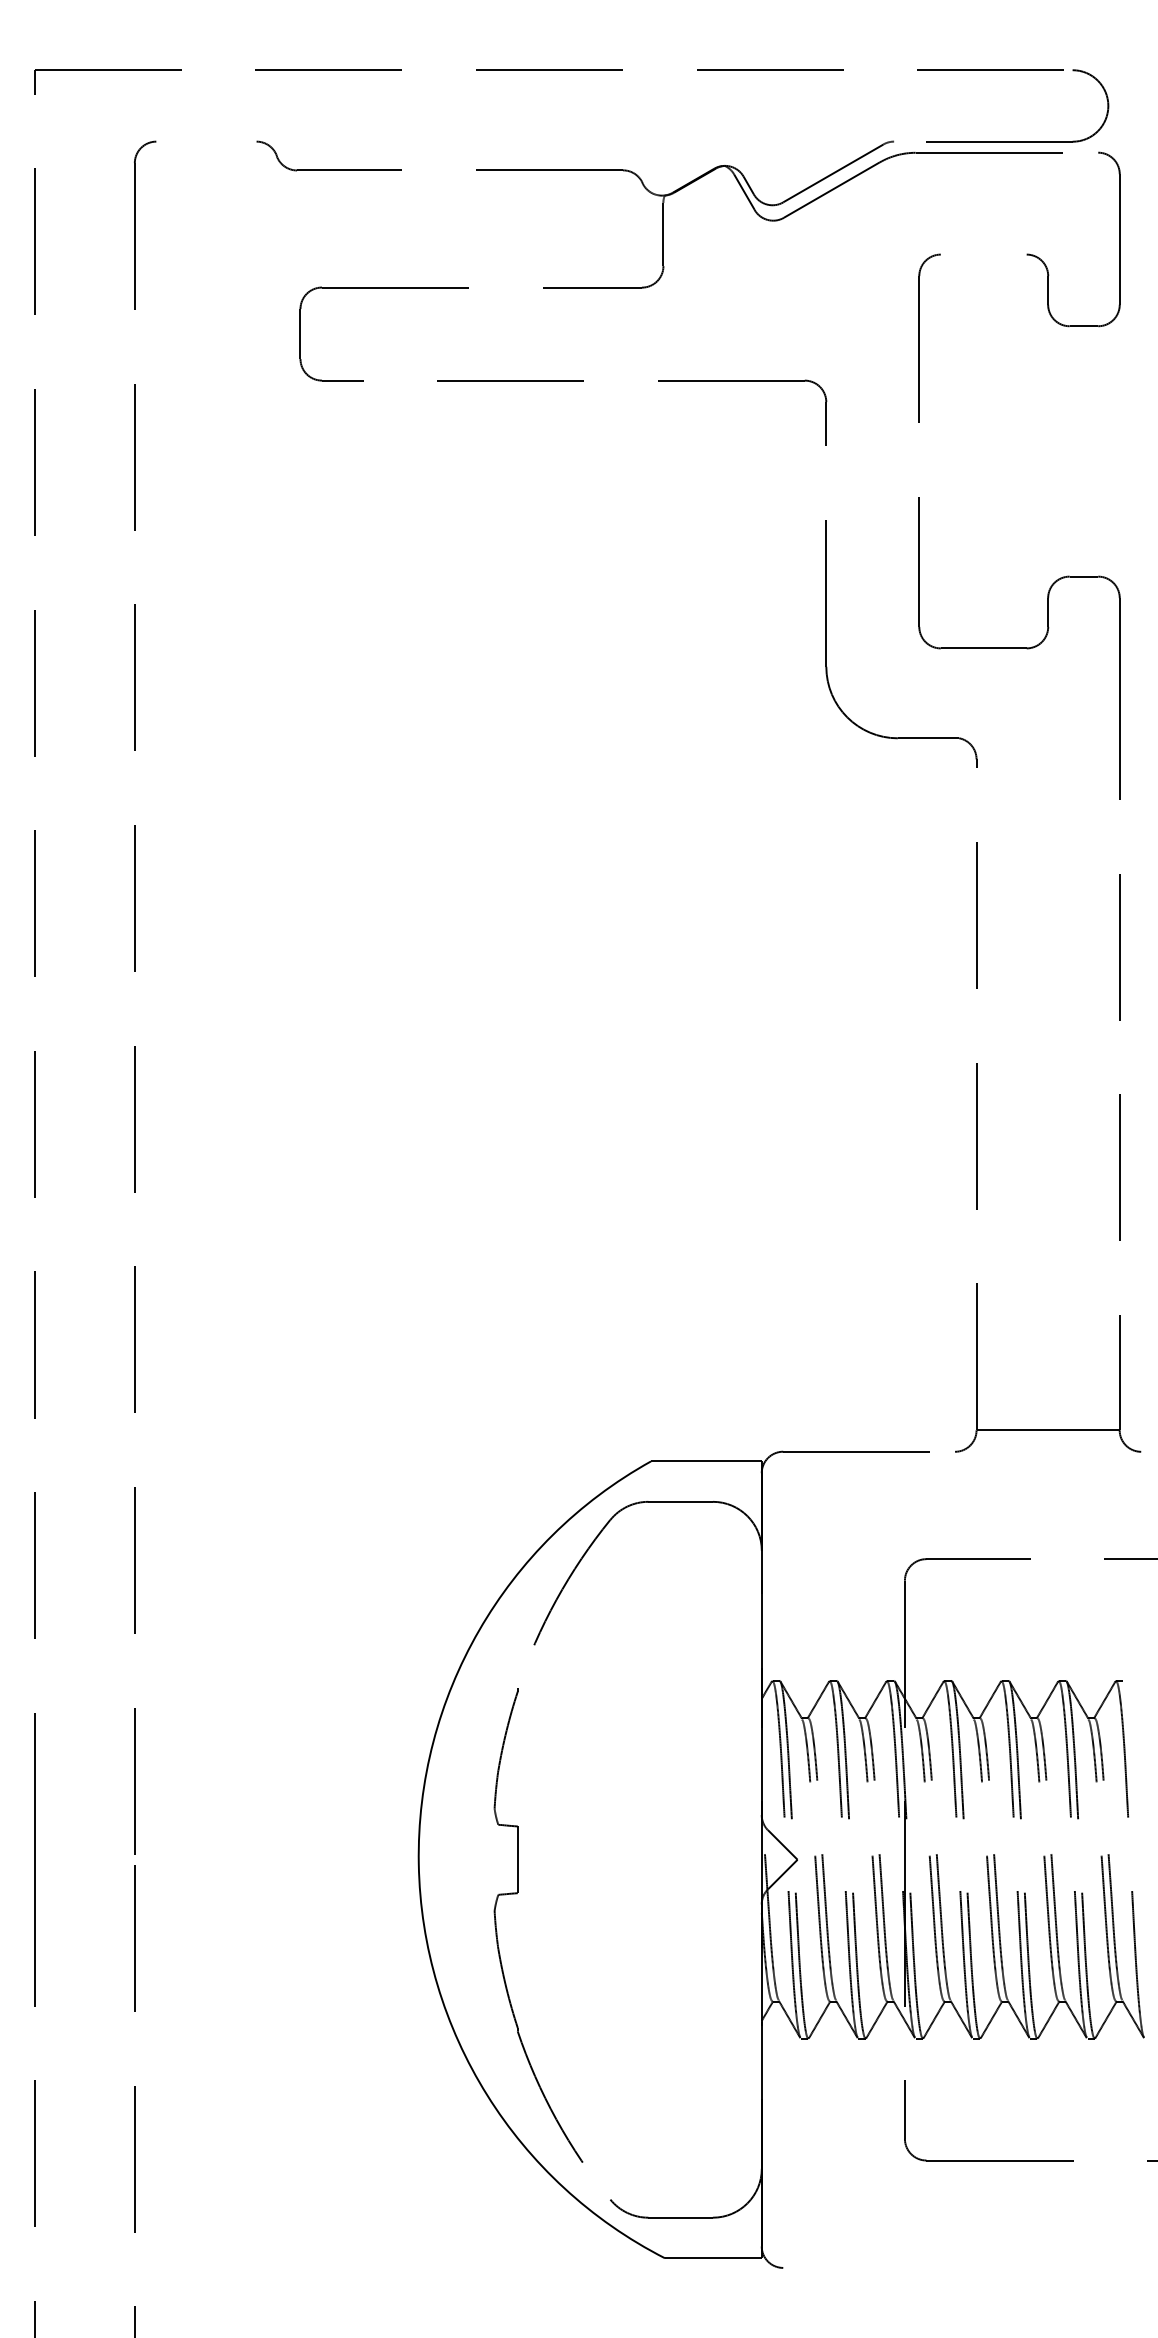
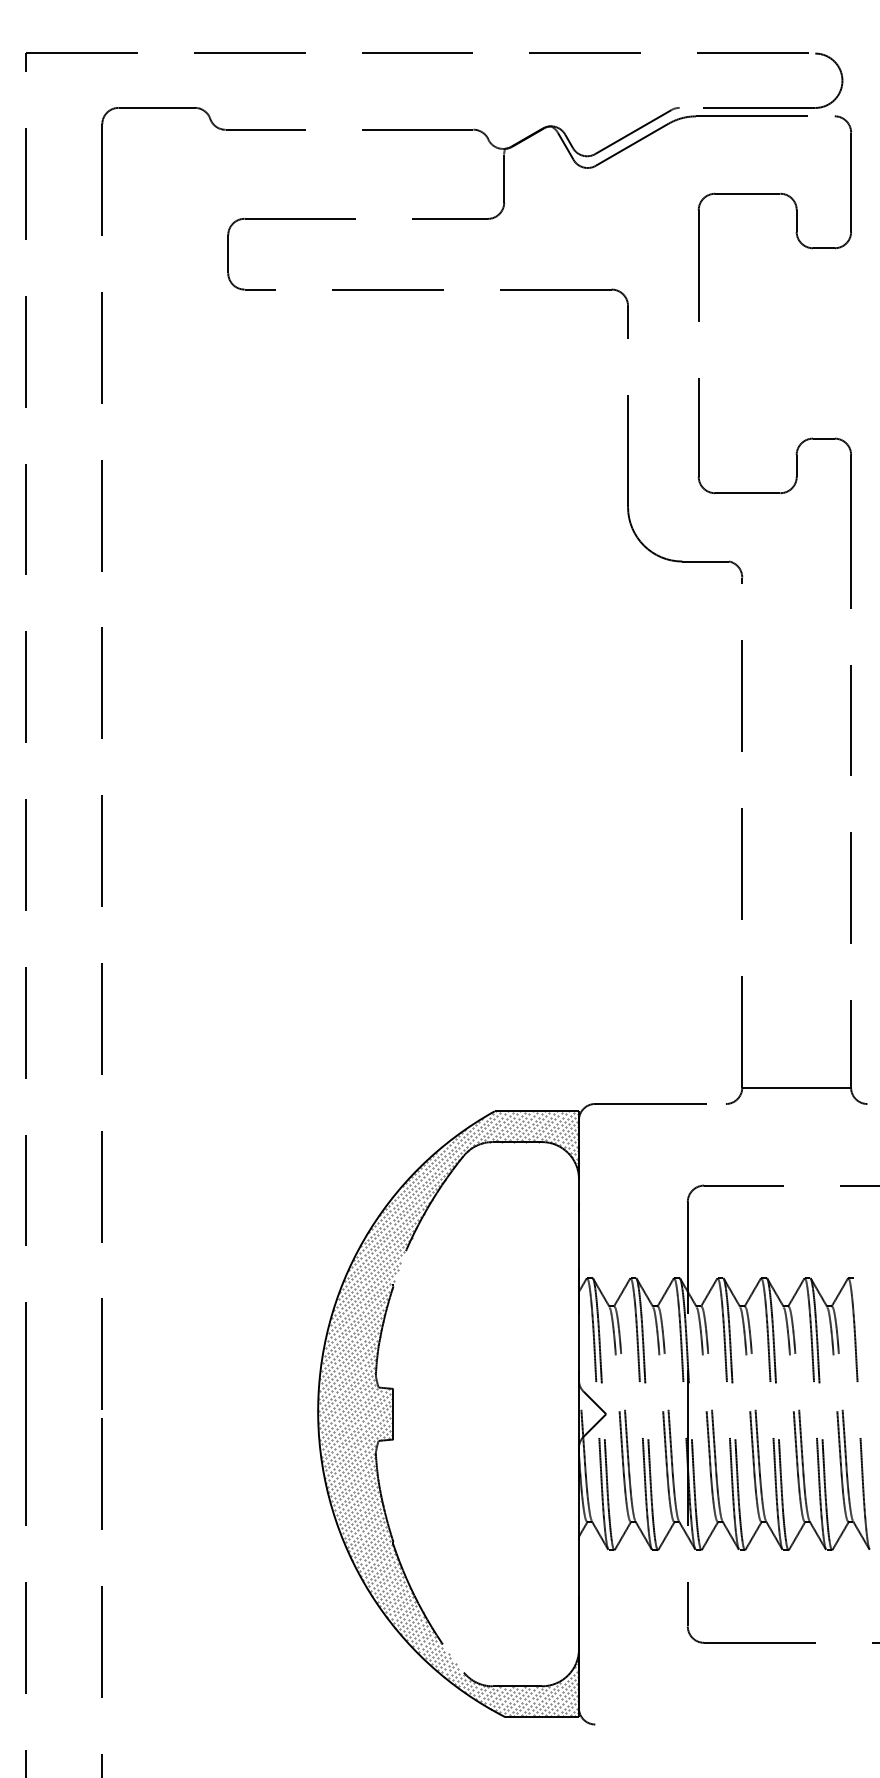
line: (206, 141) -> (156, 107), added
line: (983, 254) -> (747, 193), added
hatch: (589, 1859) -> (447, 1413), added

